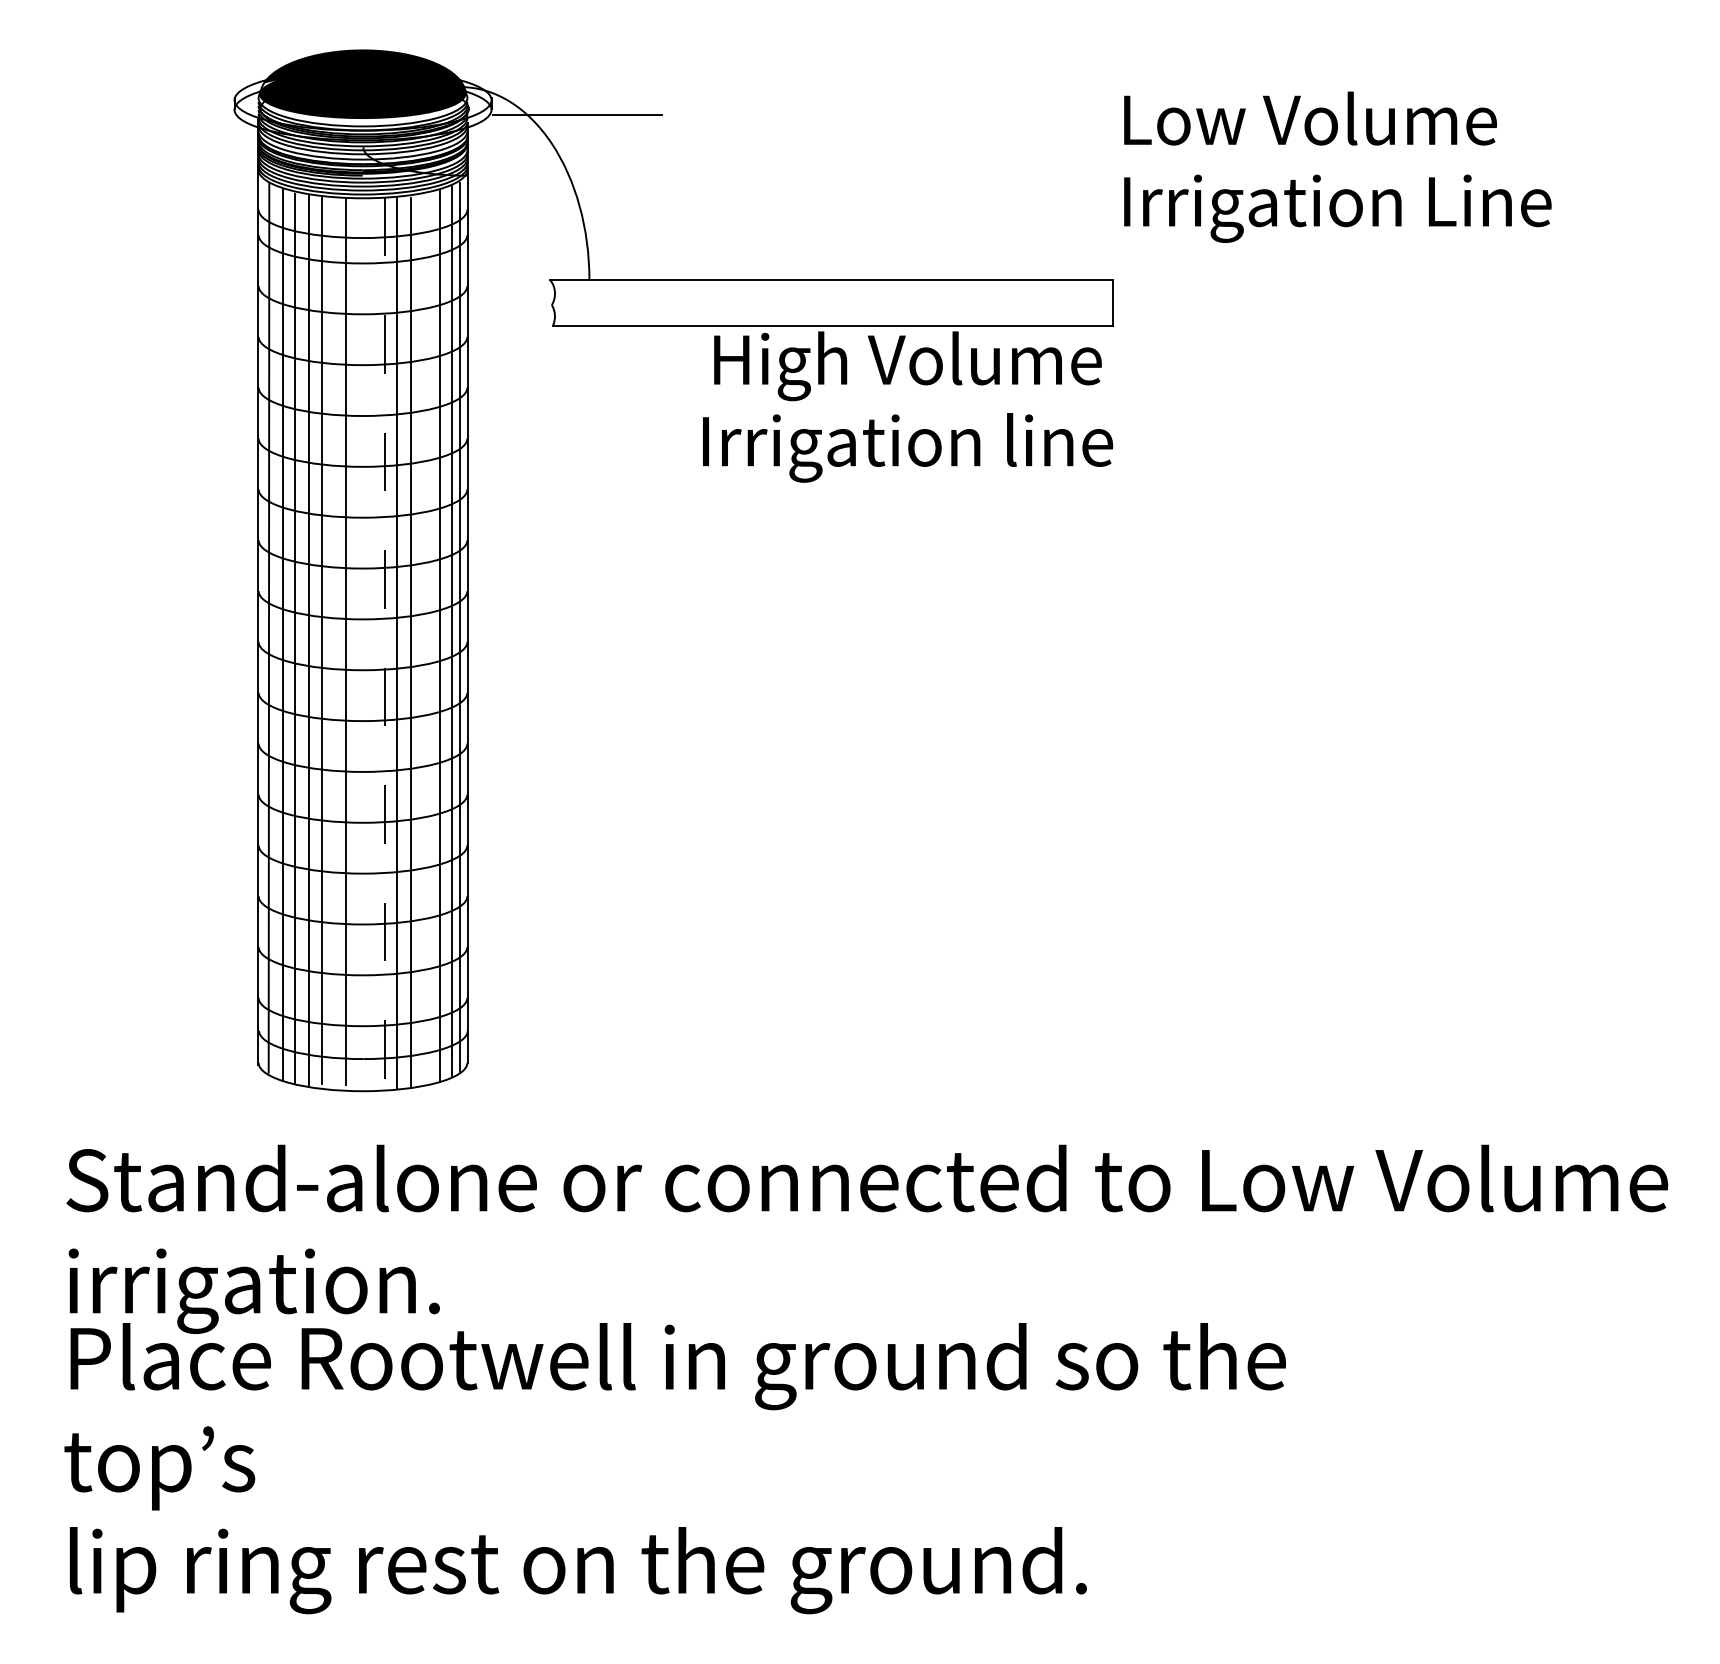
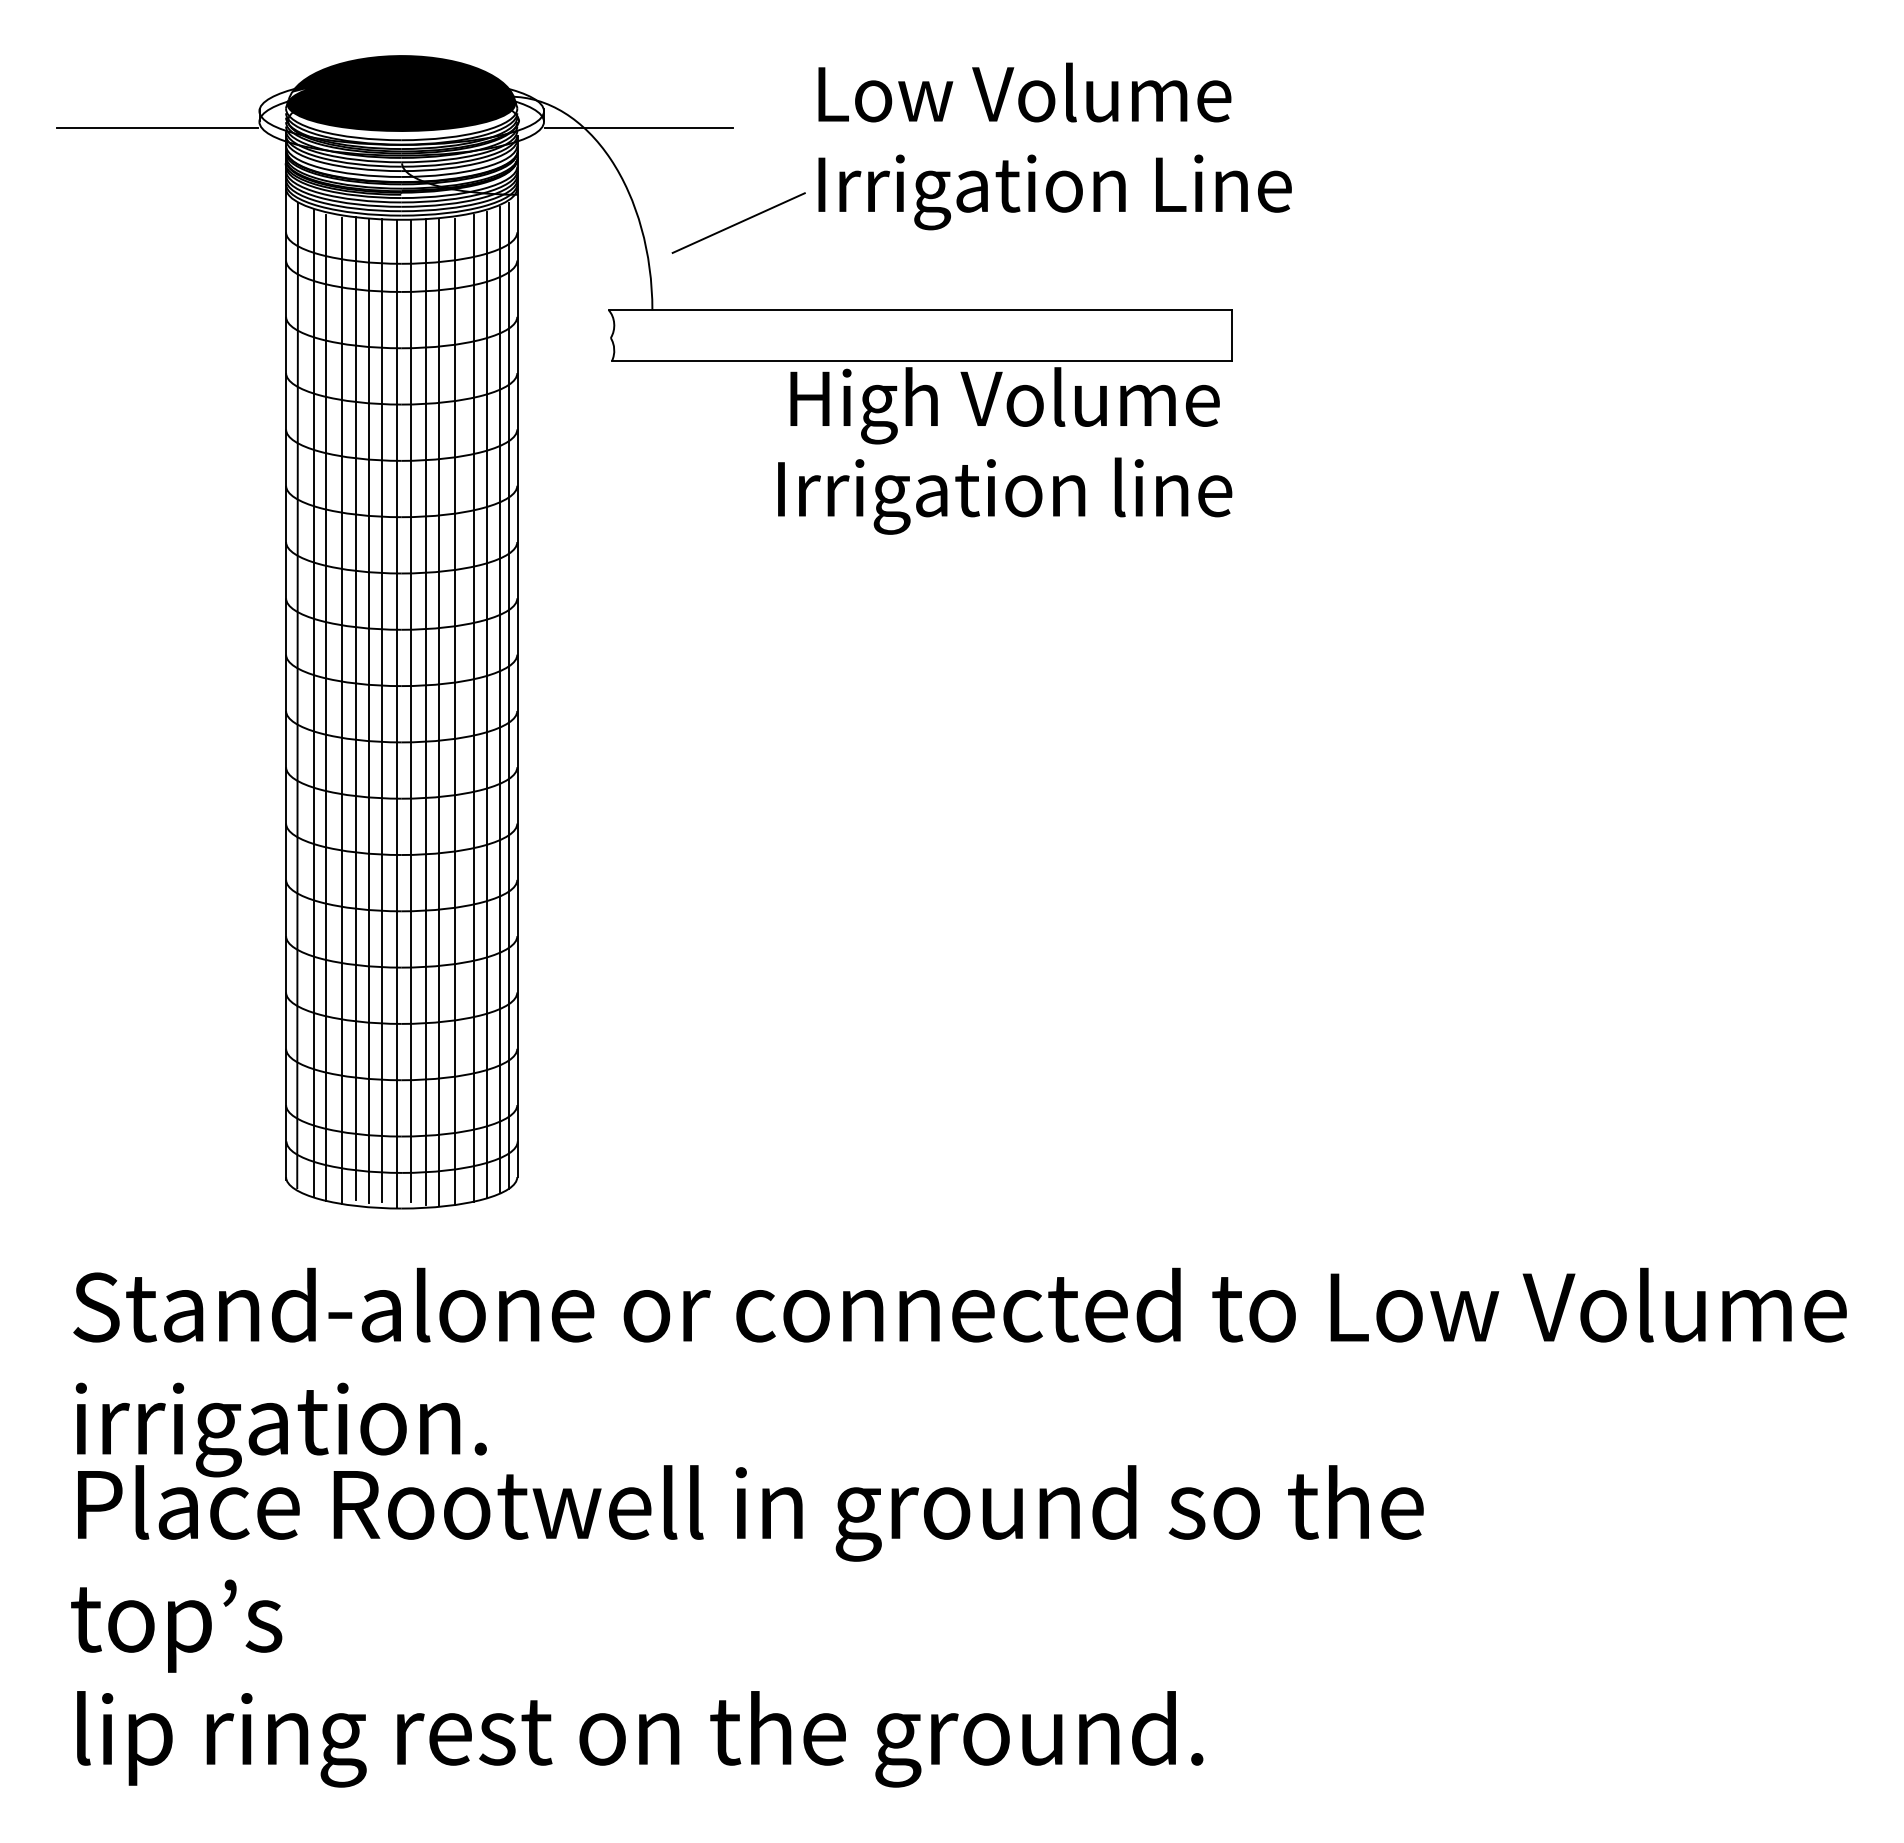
line: (142, 114) -> (157, 127), added
text: (1337, 167) -> (1054, 146), moved
line: (667, 200) -> (738, 222), added
line: (427, 639) -> (473, 708), added
line: (333, 641) -> (369, 710), added
line: (371, 641) -> (411, 710), added
line: (384, 643) -> (425, 712), dashed -> solid
line: (359, 644) -> (397, 713), added

